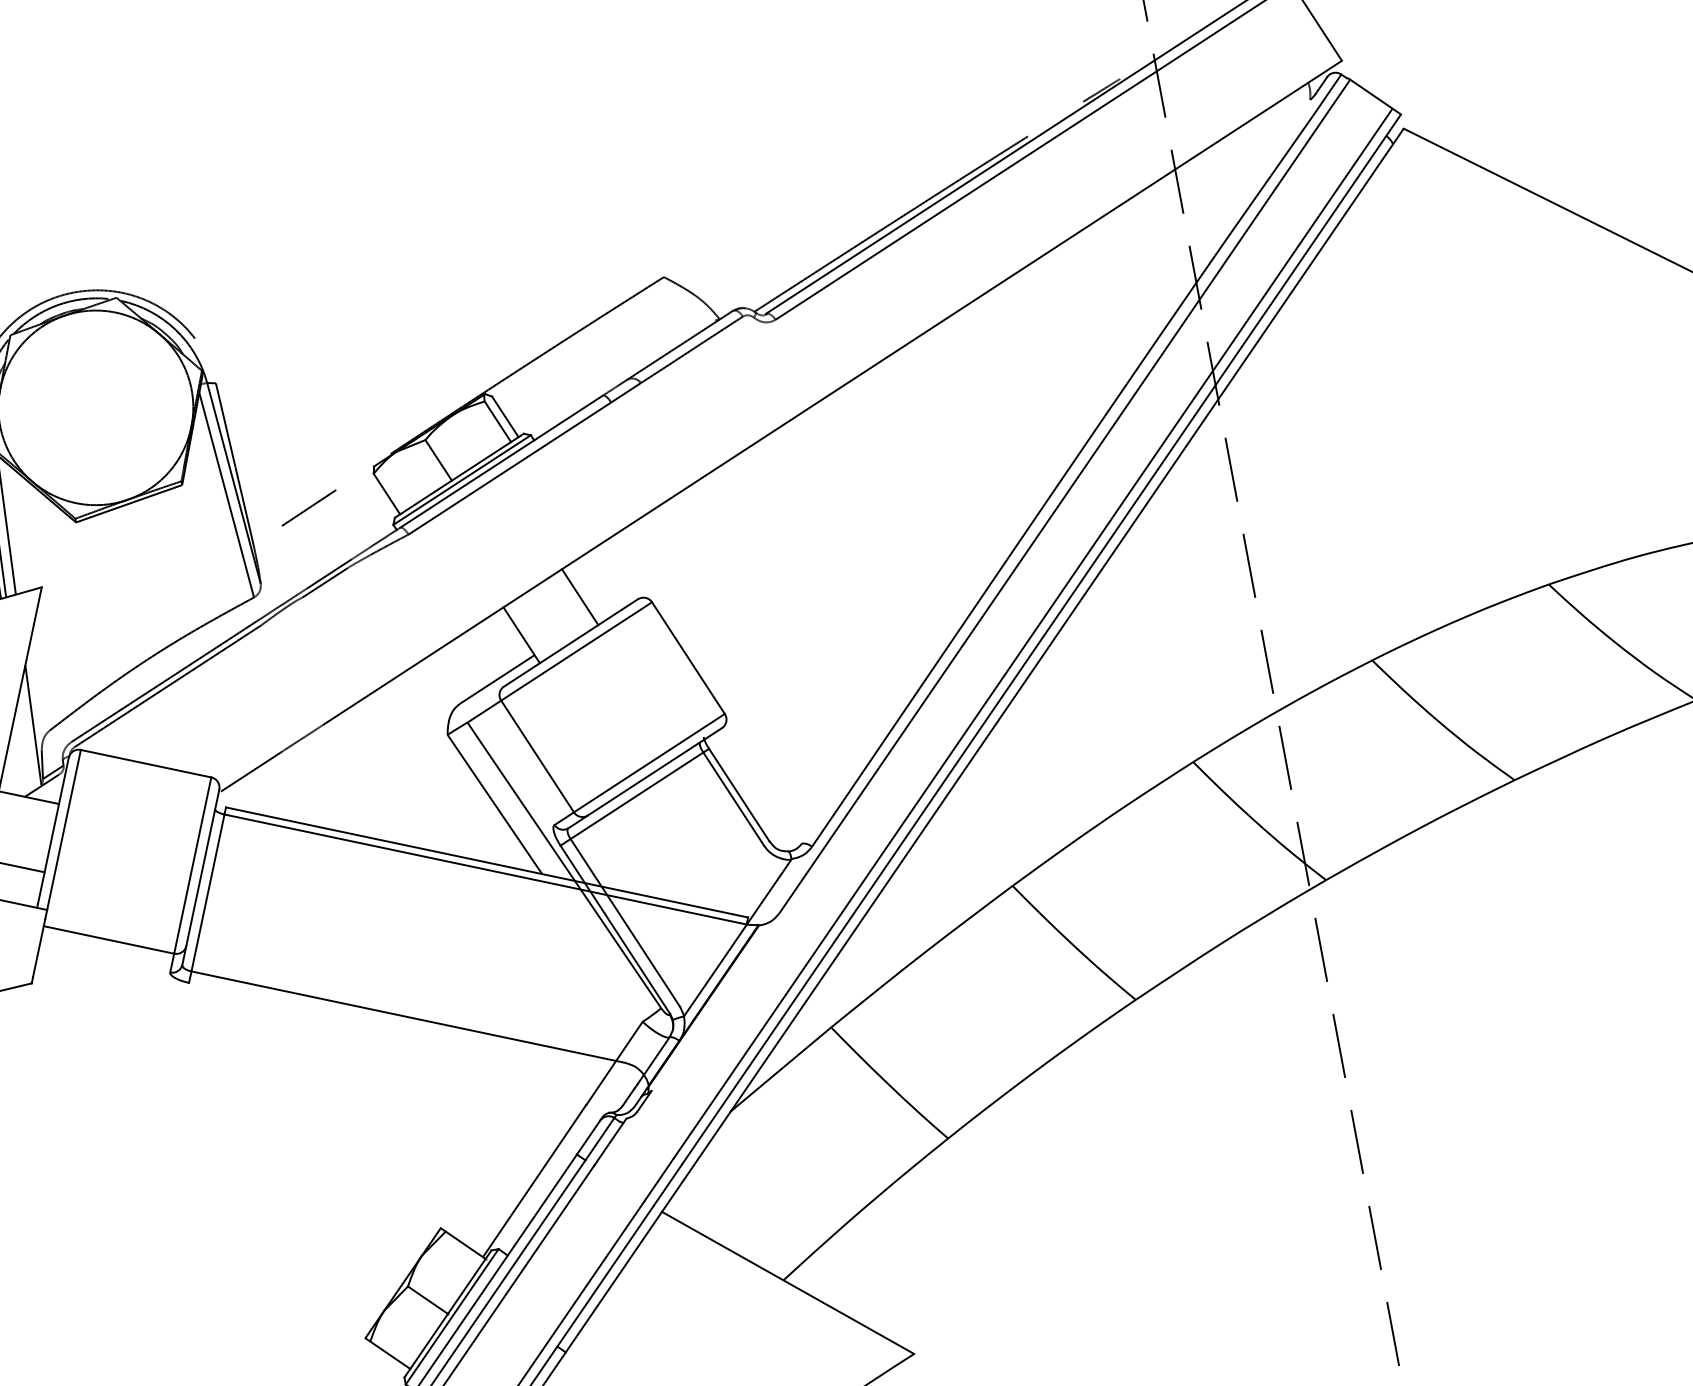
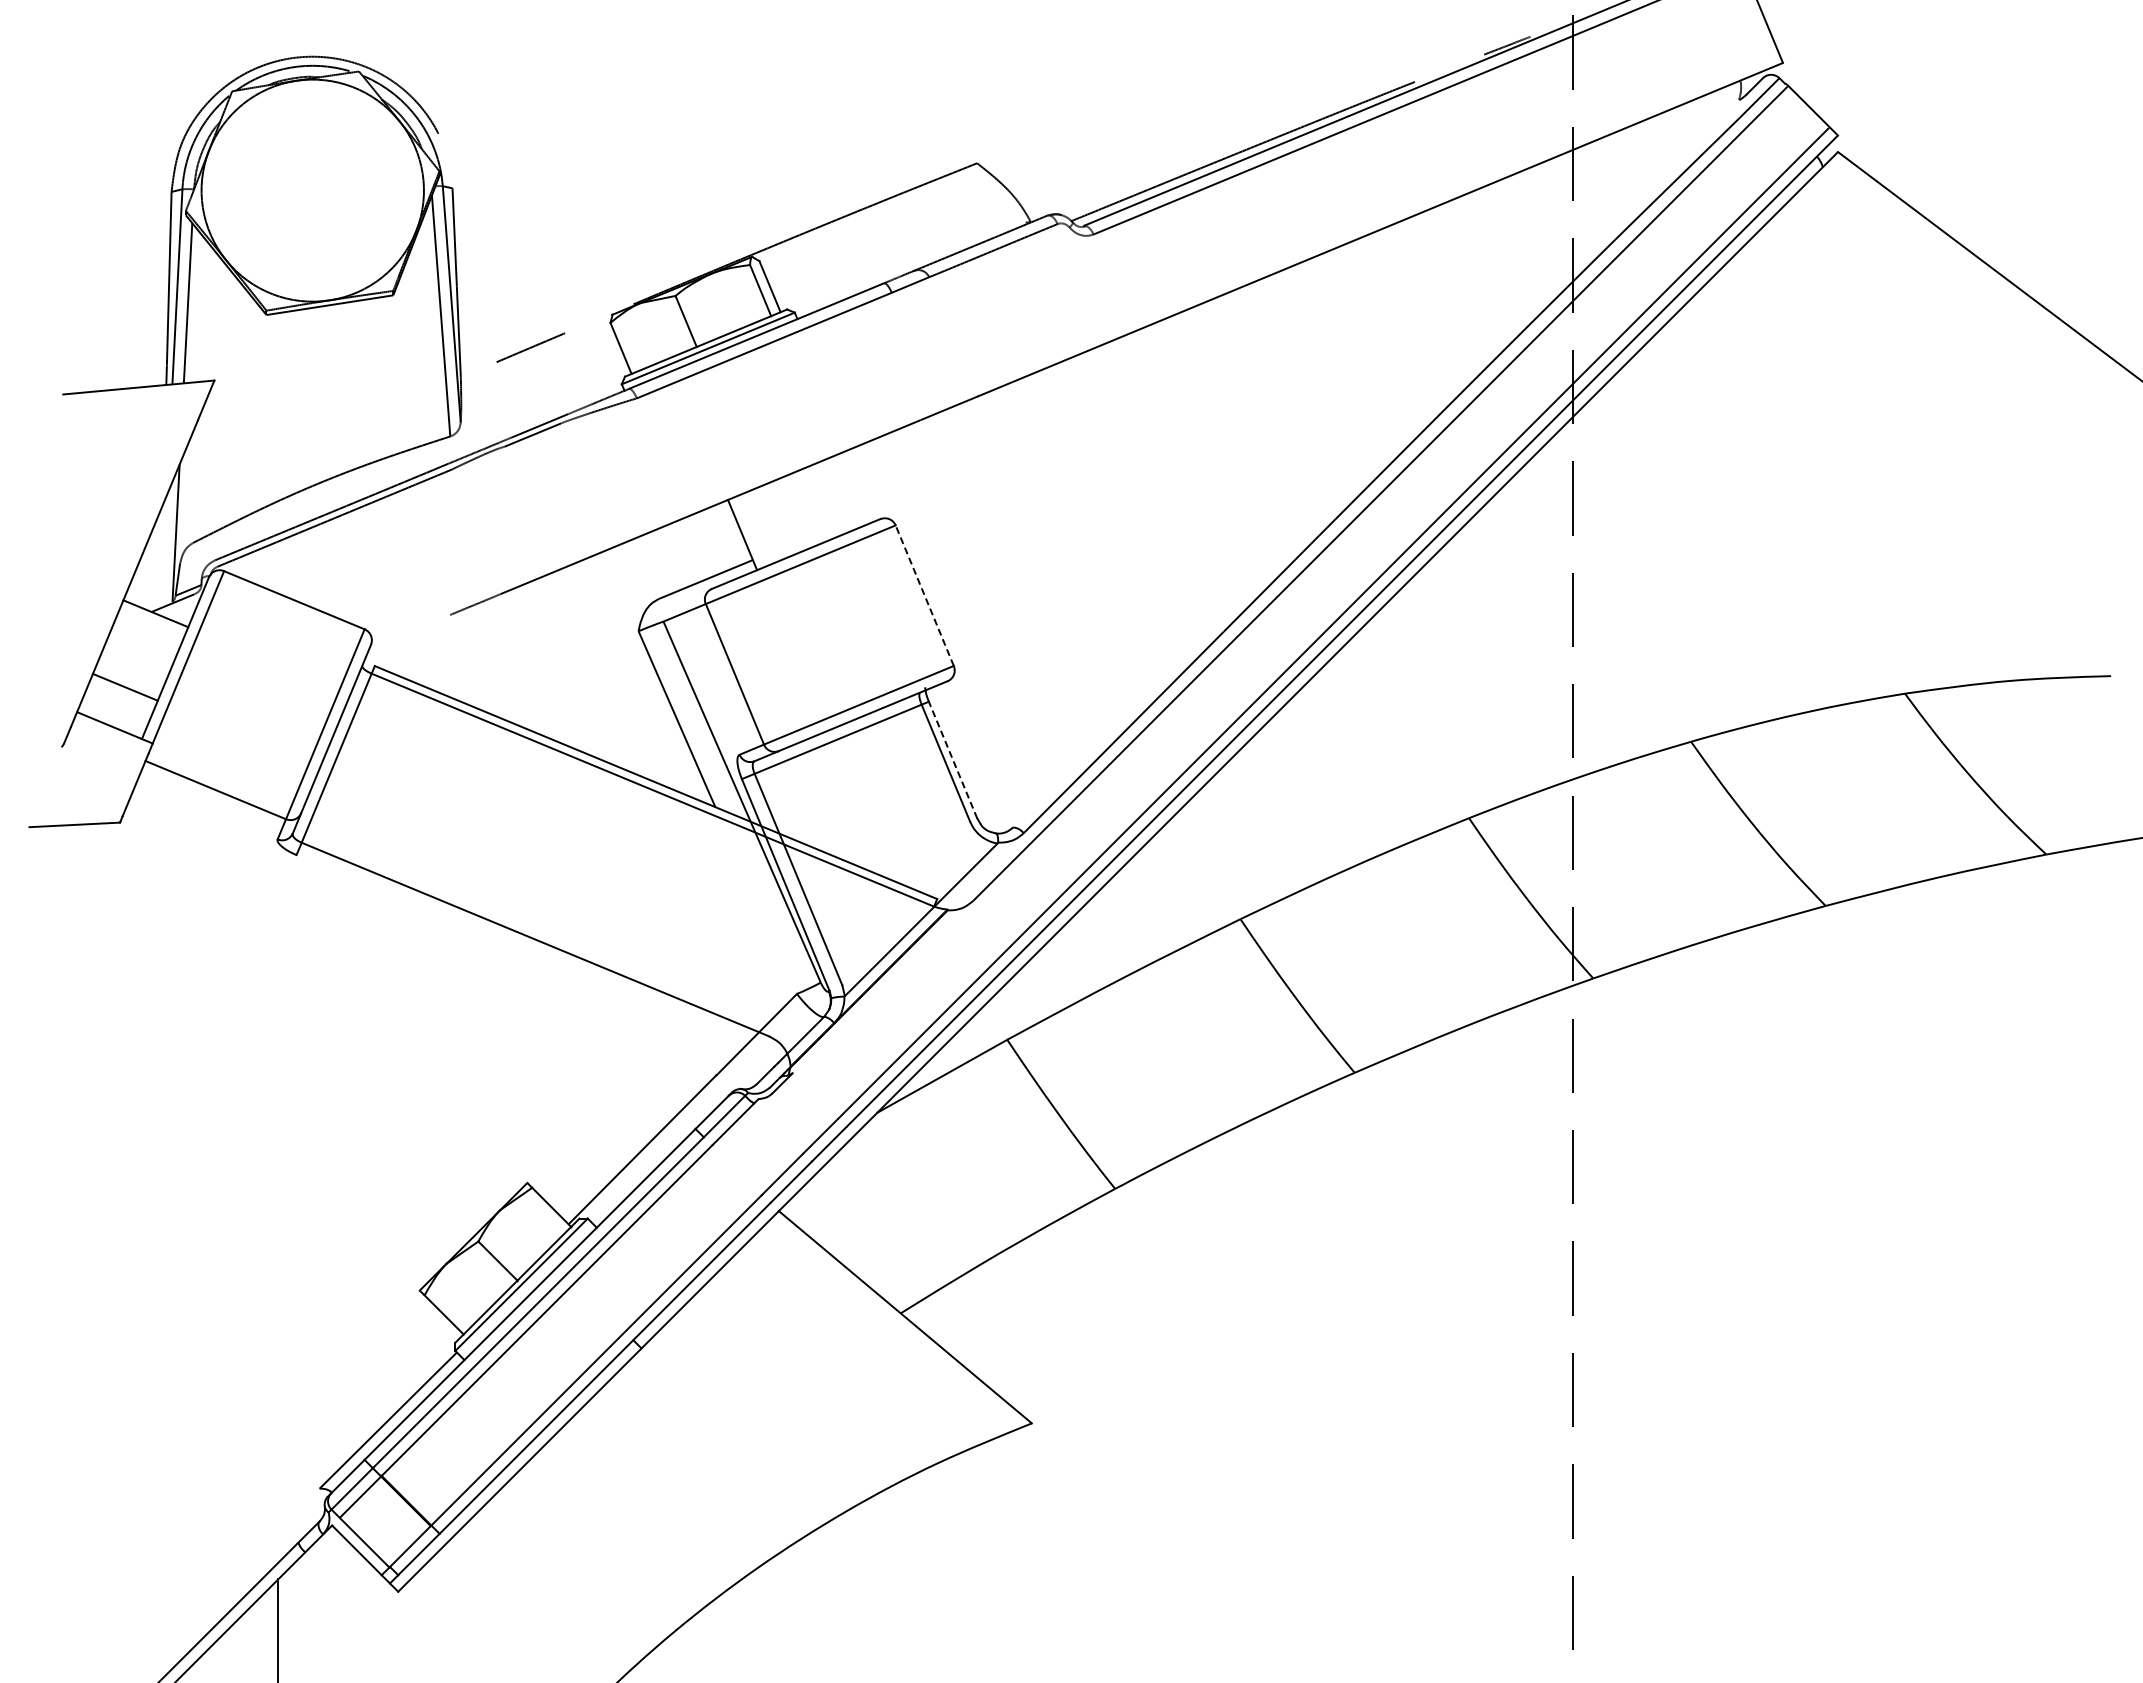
line: (579, 597) -> (815, 504), removed
line: (688, 658) -> (924, 595), solid -> dashed
line: (252, 771) -> (411, 631), removed
line: (738, 794) -> (952, 759), solid -> dashed

